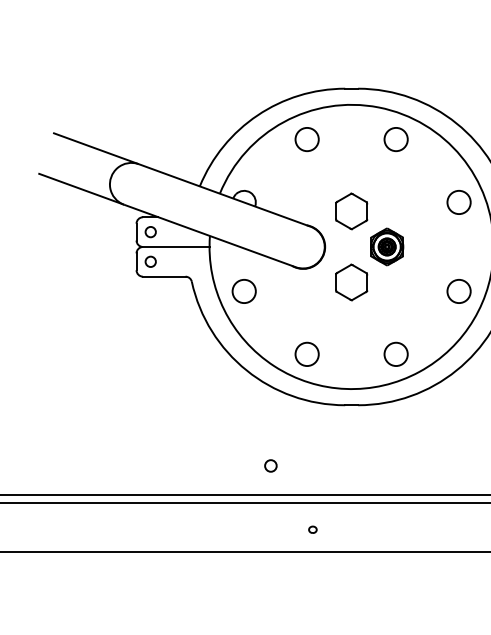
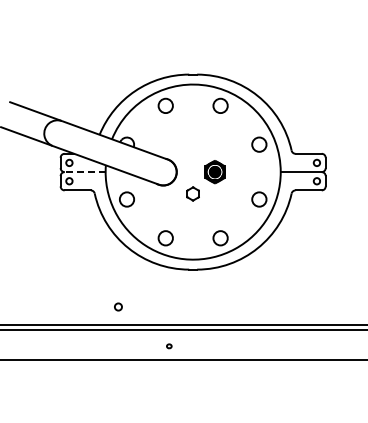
part: (350, 211) -> (192, 150), removed
line: (175, 247) -> (84, 172), solid -> dashed
part: (350, 281) -> (192, 193), size x0.6
circle: (271, 465) -> (118, 306), moved

